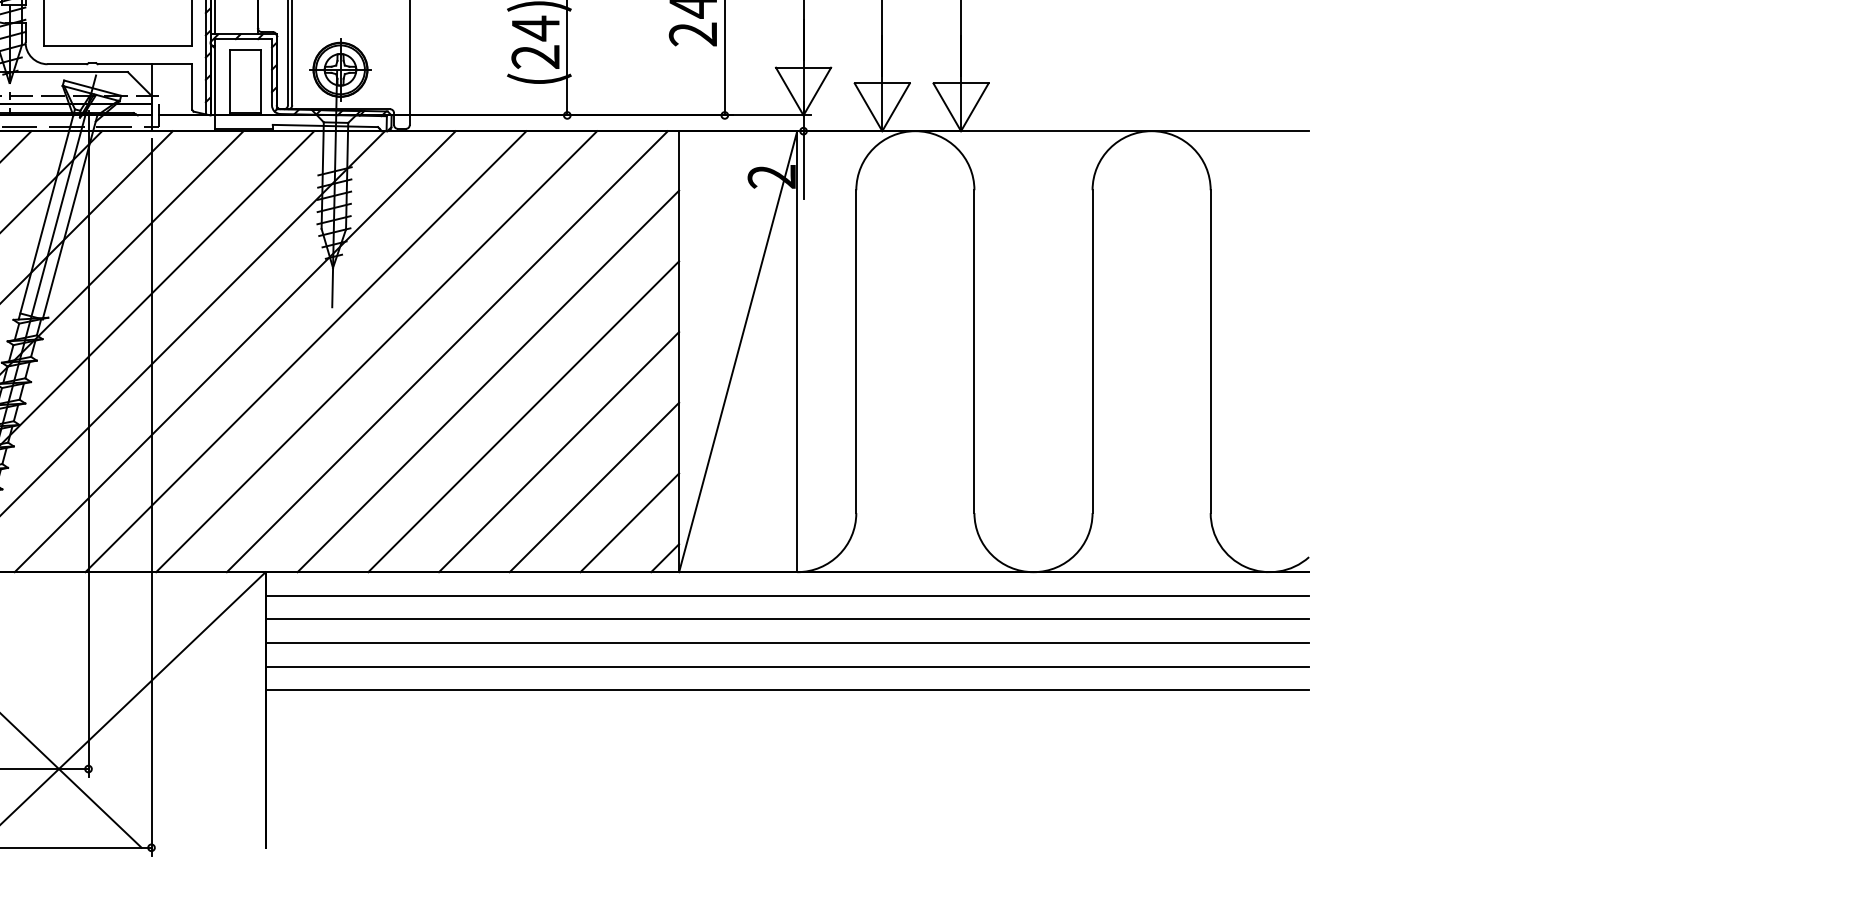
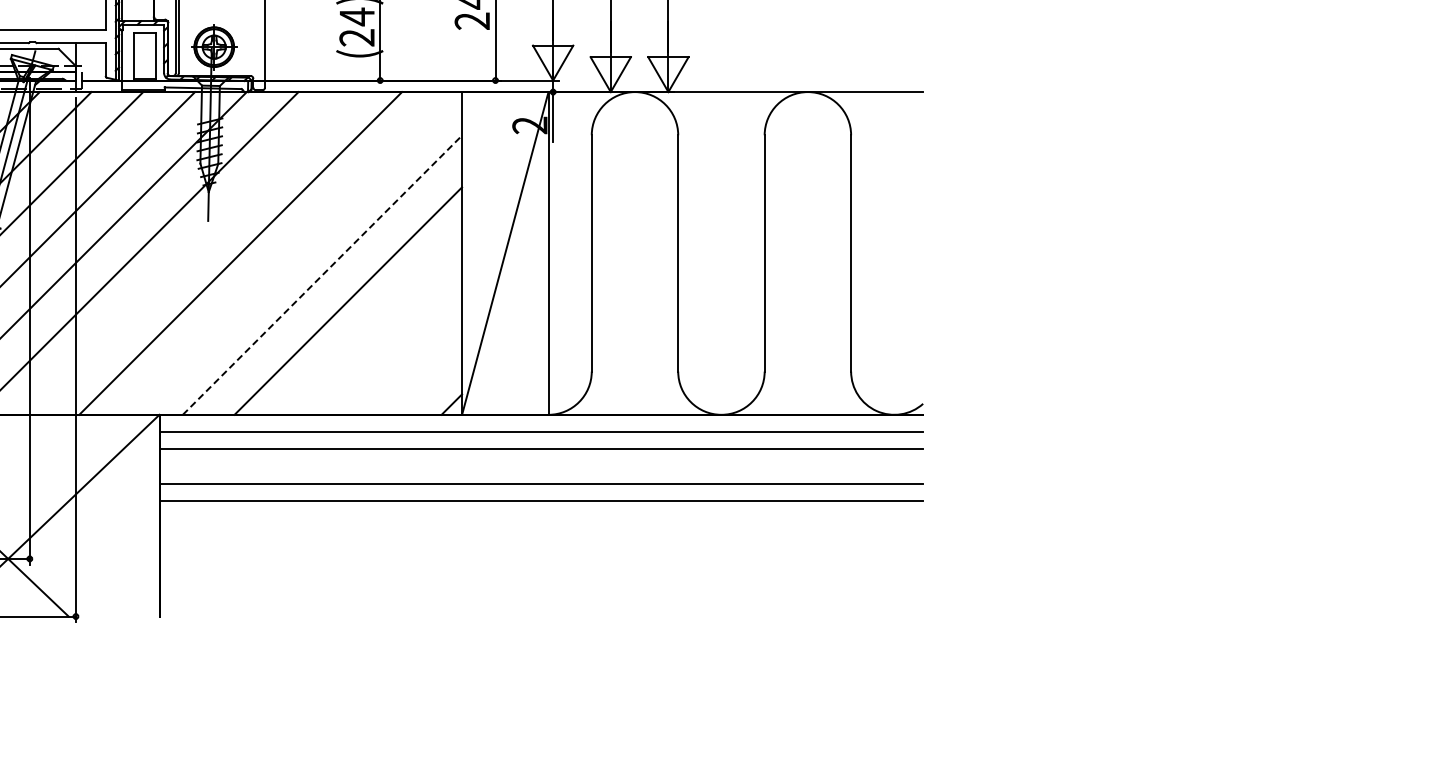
line: (305, 351) -> (188, 253), removed
line: (447, 351) -> (292, 253), removed
line: (488, 380) -> (322, 274), solid -> dashed
line: (559, 451) -> (374, 326), removed
line: (594, 487) -> (400, 352), removed
line: (629, 522) -> (425, 378), removed
line: (787, 642) -> (541, 466), removed

